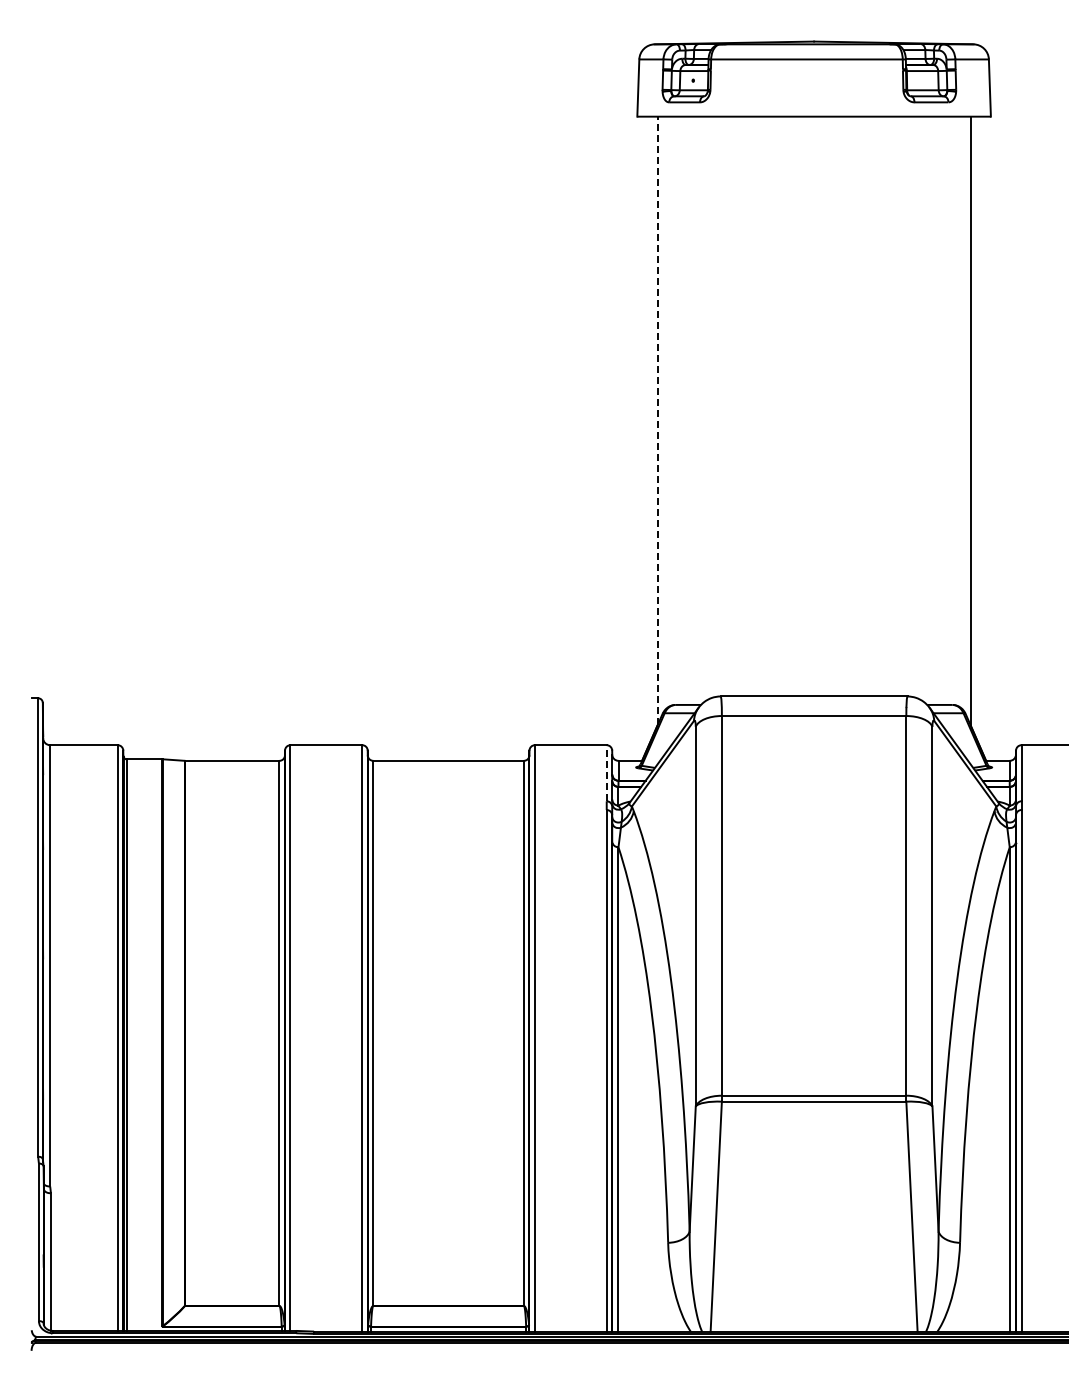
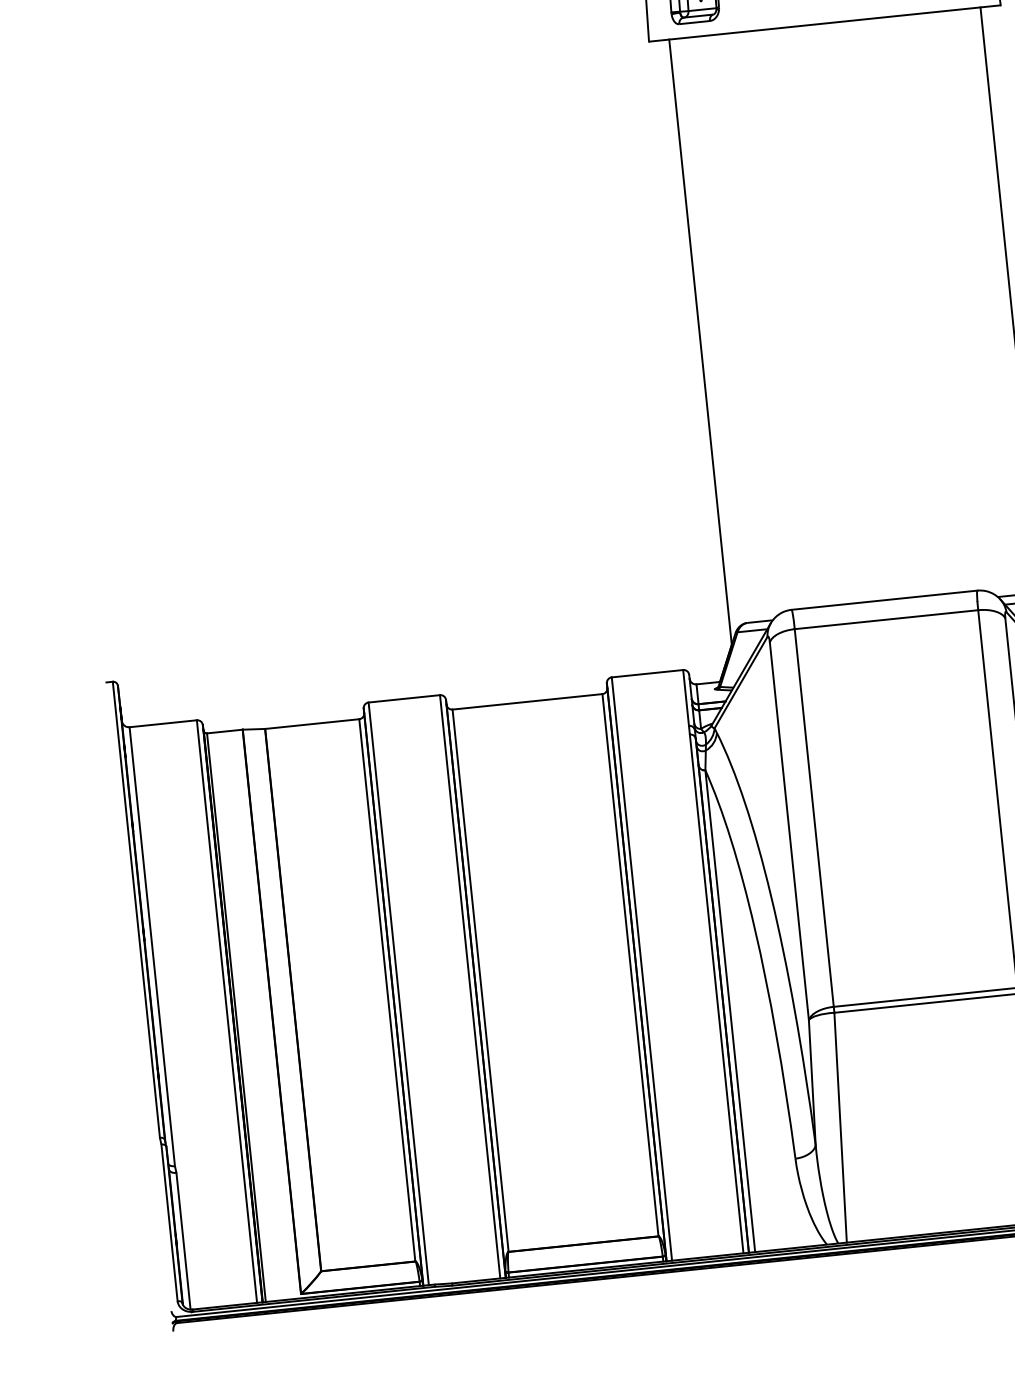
line: (657, 420) -> (700, 341), dashed -> solid
line: (606, 772) -> (685, 697), dashed -> solid

